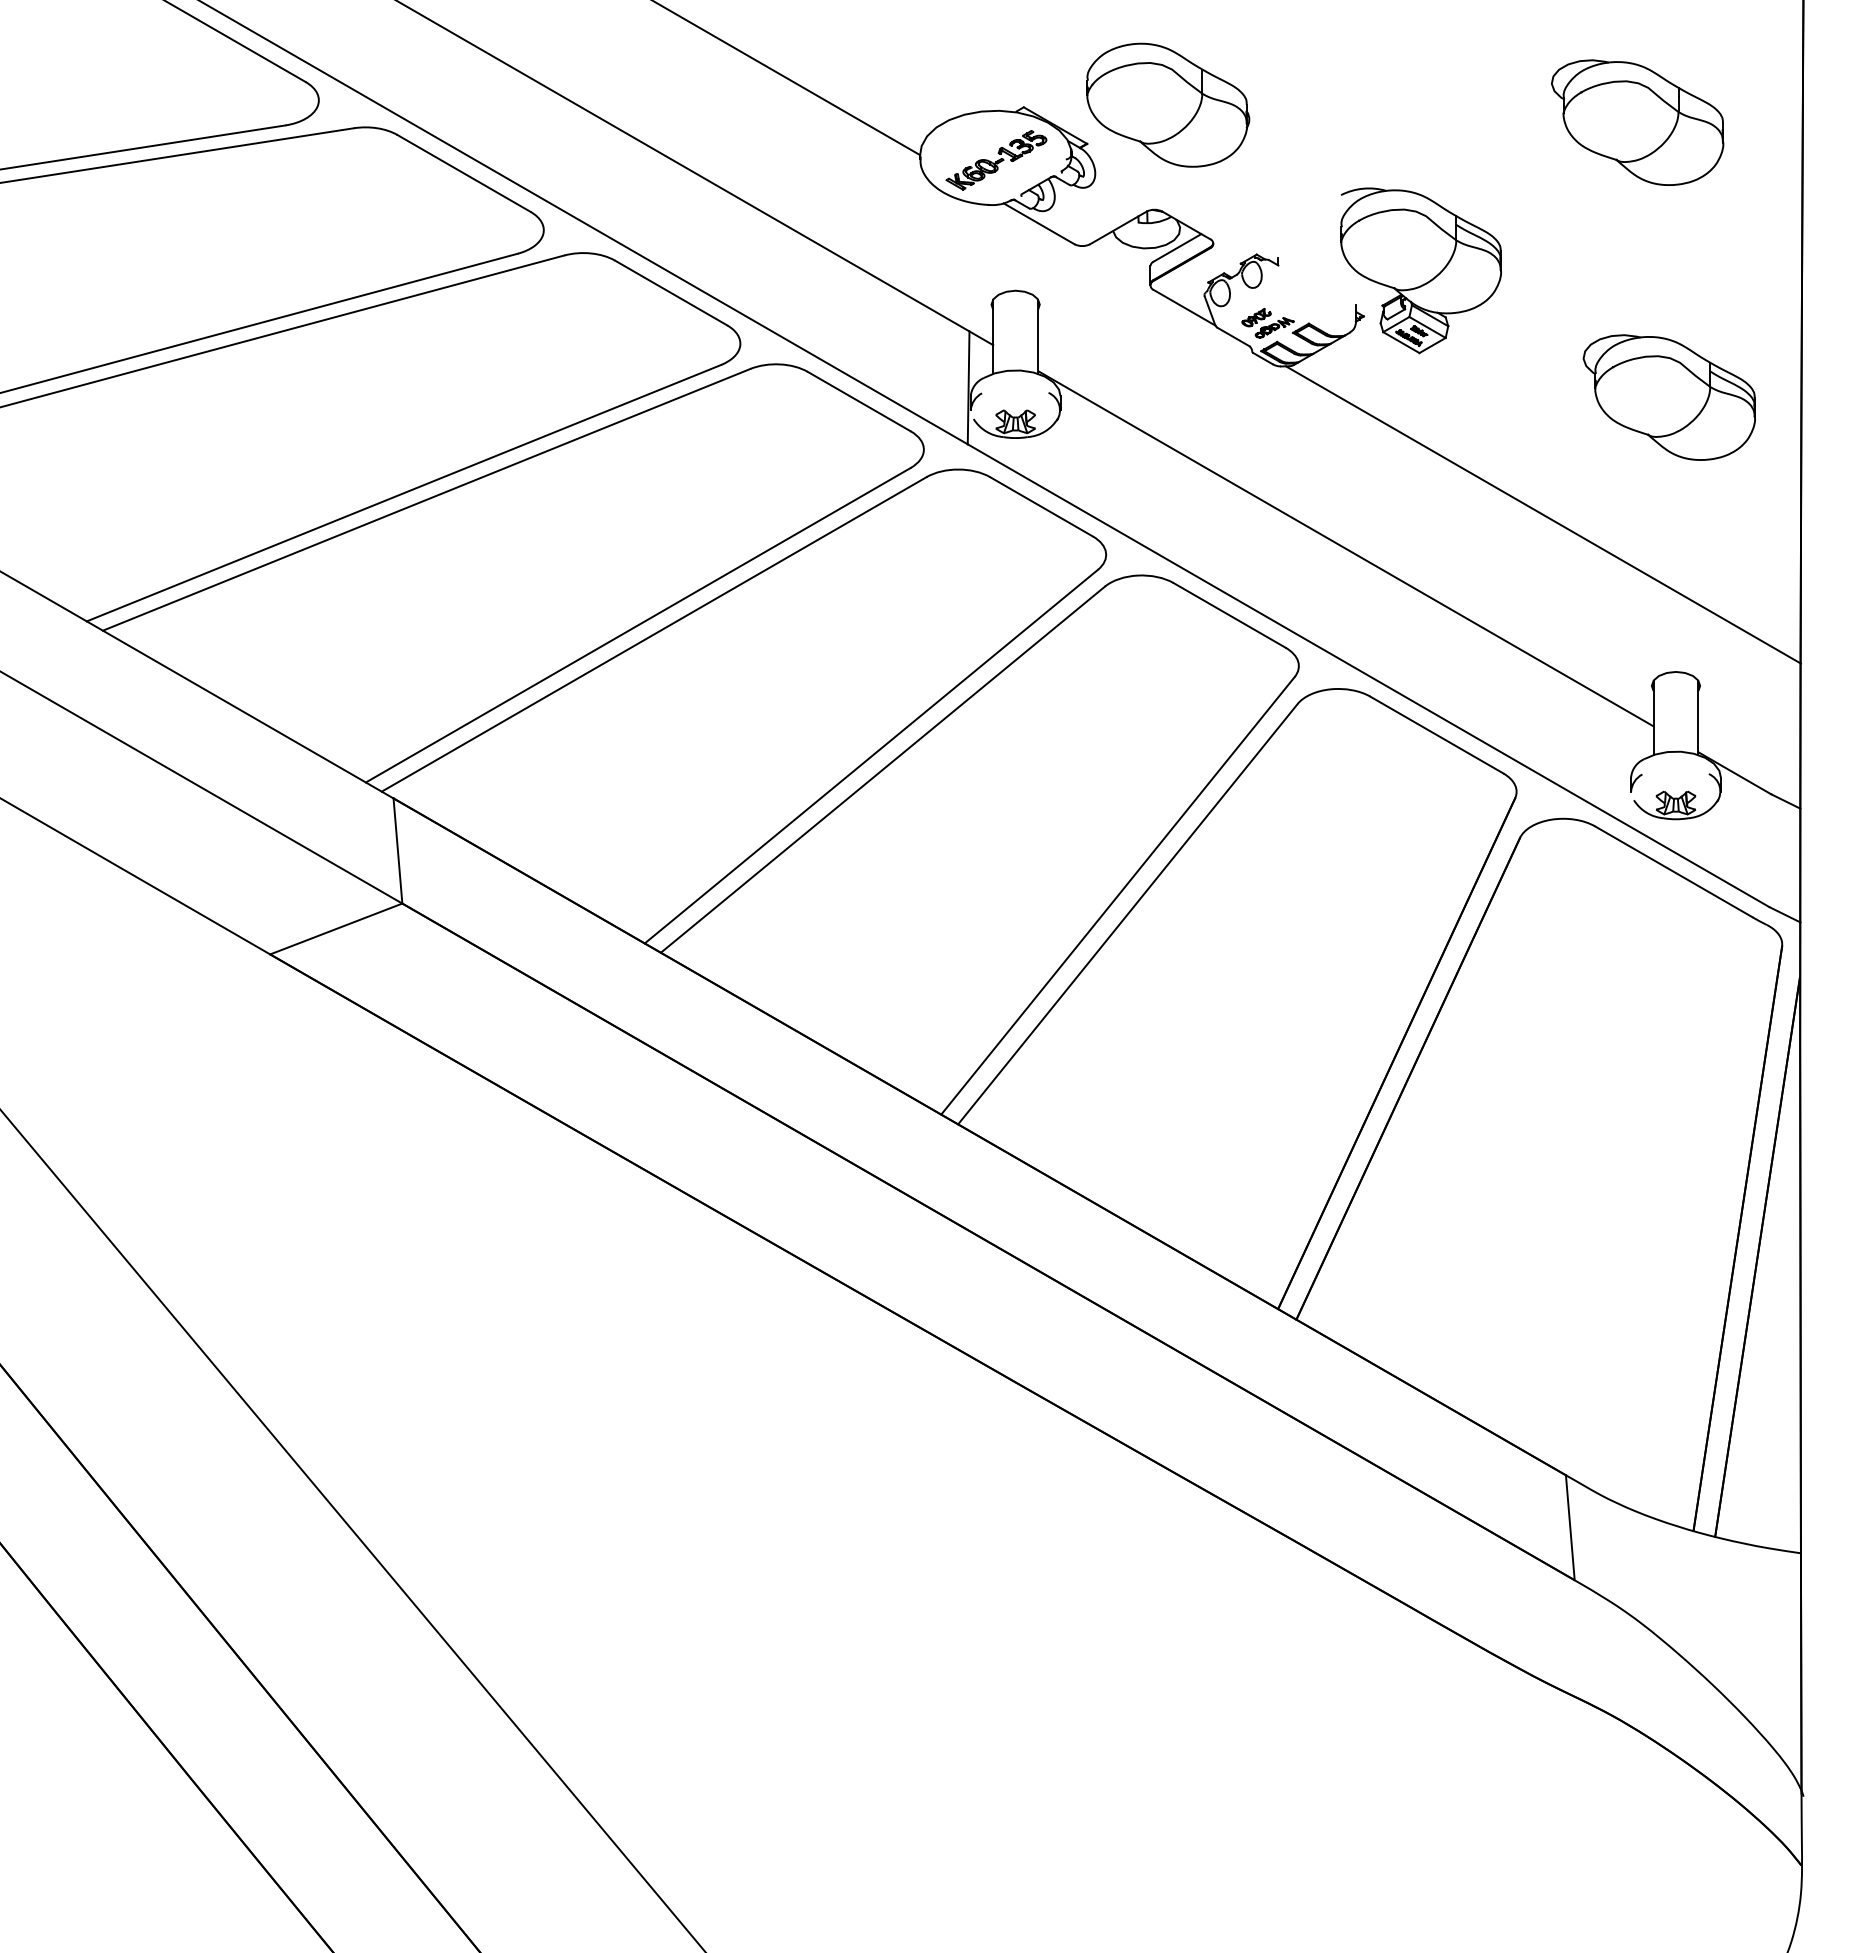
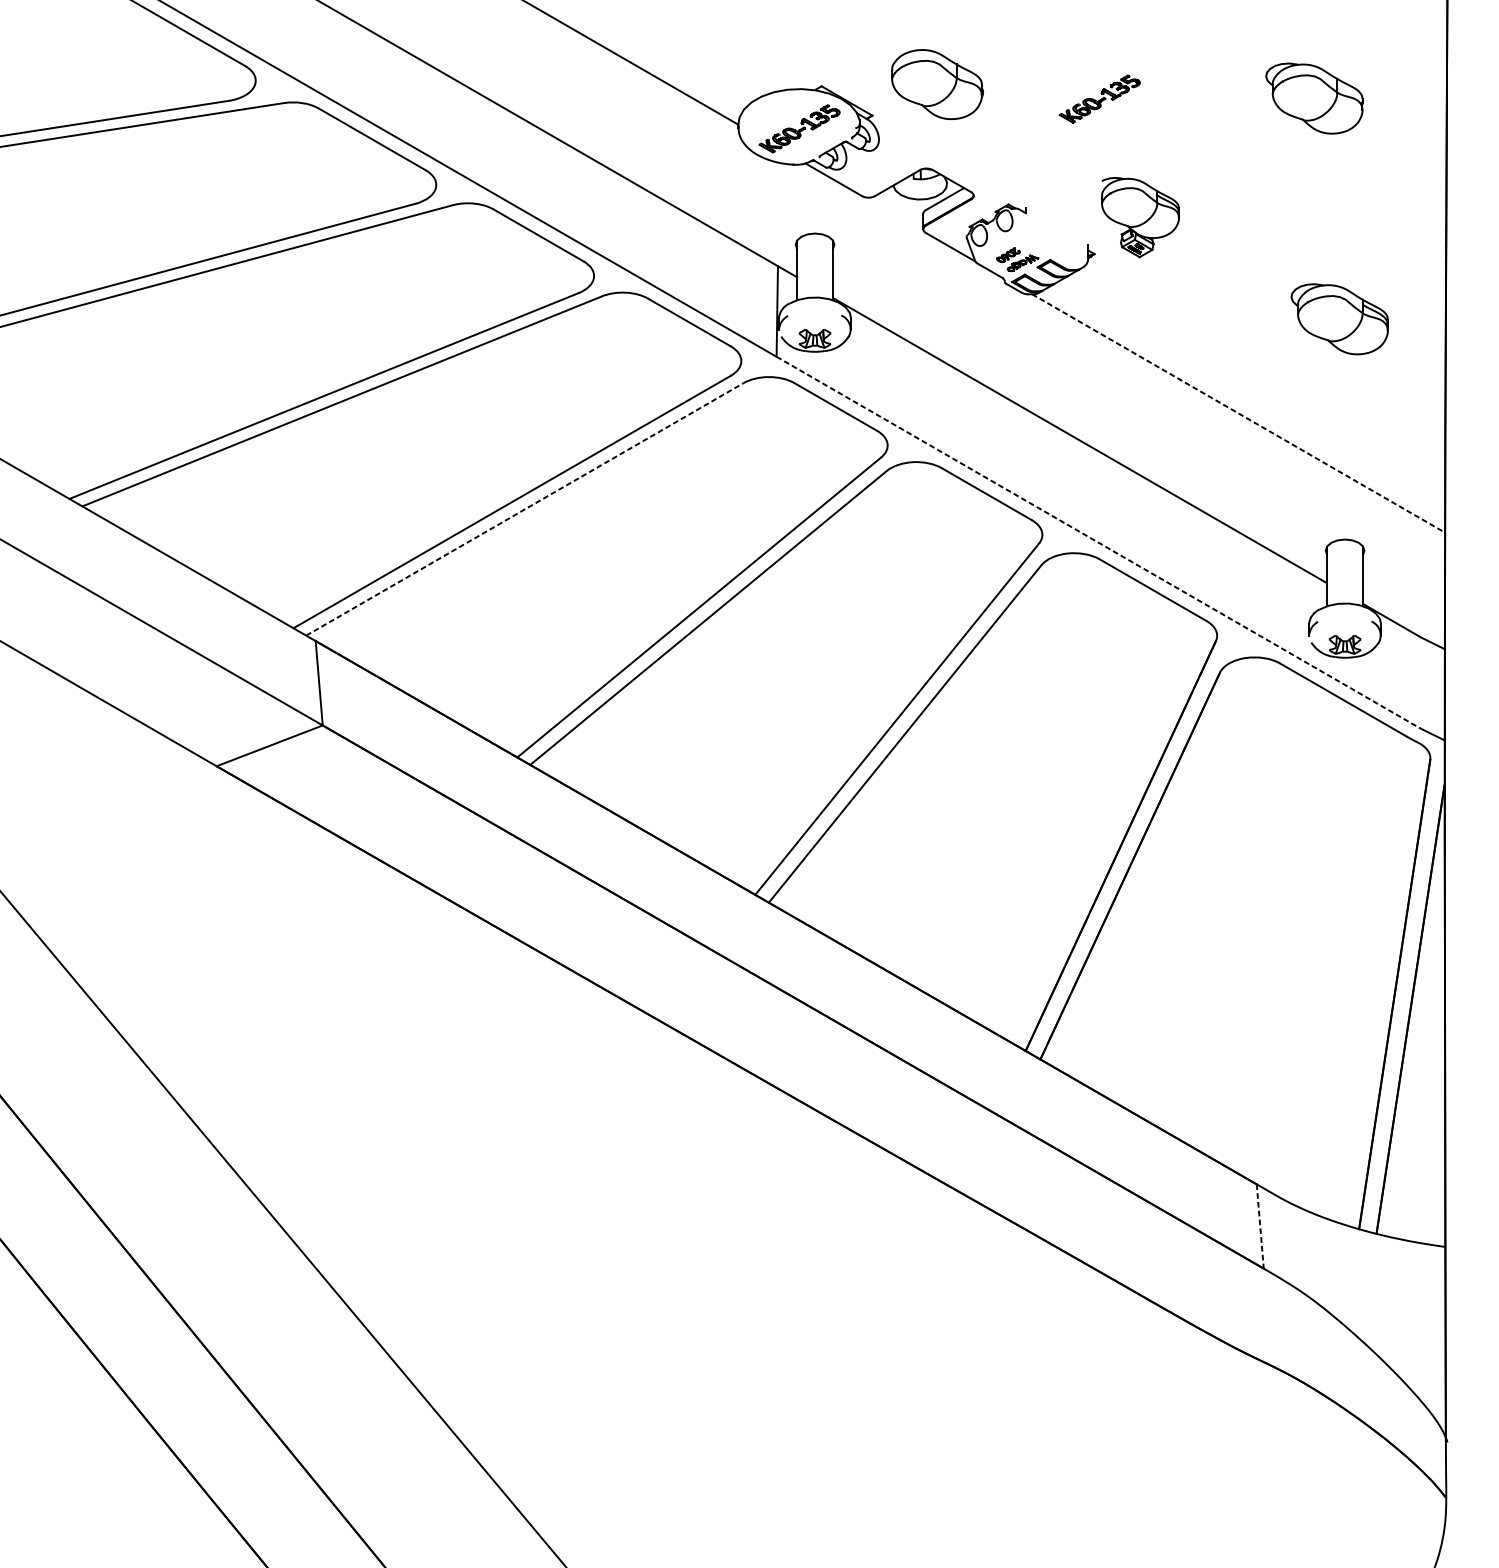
part: (1168, 104) -> (937, 84), size x0.7
part: (1637, 122) -> (1314, 98), size x0.7
part: (1370, 123) -> (1099, 99), added
part: (1420, 270) -> (1140, 217), size x0.6
part: (1668, 397) -> (1339, 319), size x0.7
line: (1543, 515) -> (1238, 413), solid -> dashed
line: (654, 634) -> (525, 509), solid -> dashed
line: (1368, 675) -> (1098, 542), solid -> dashed
line: (1570, 1527) -> (1260, 1226), solid -> dashed

